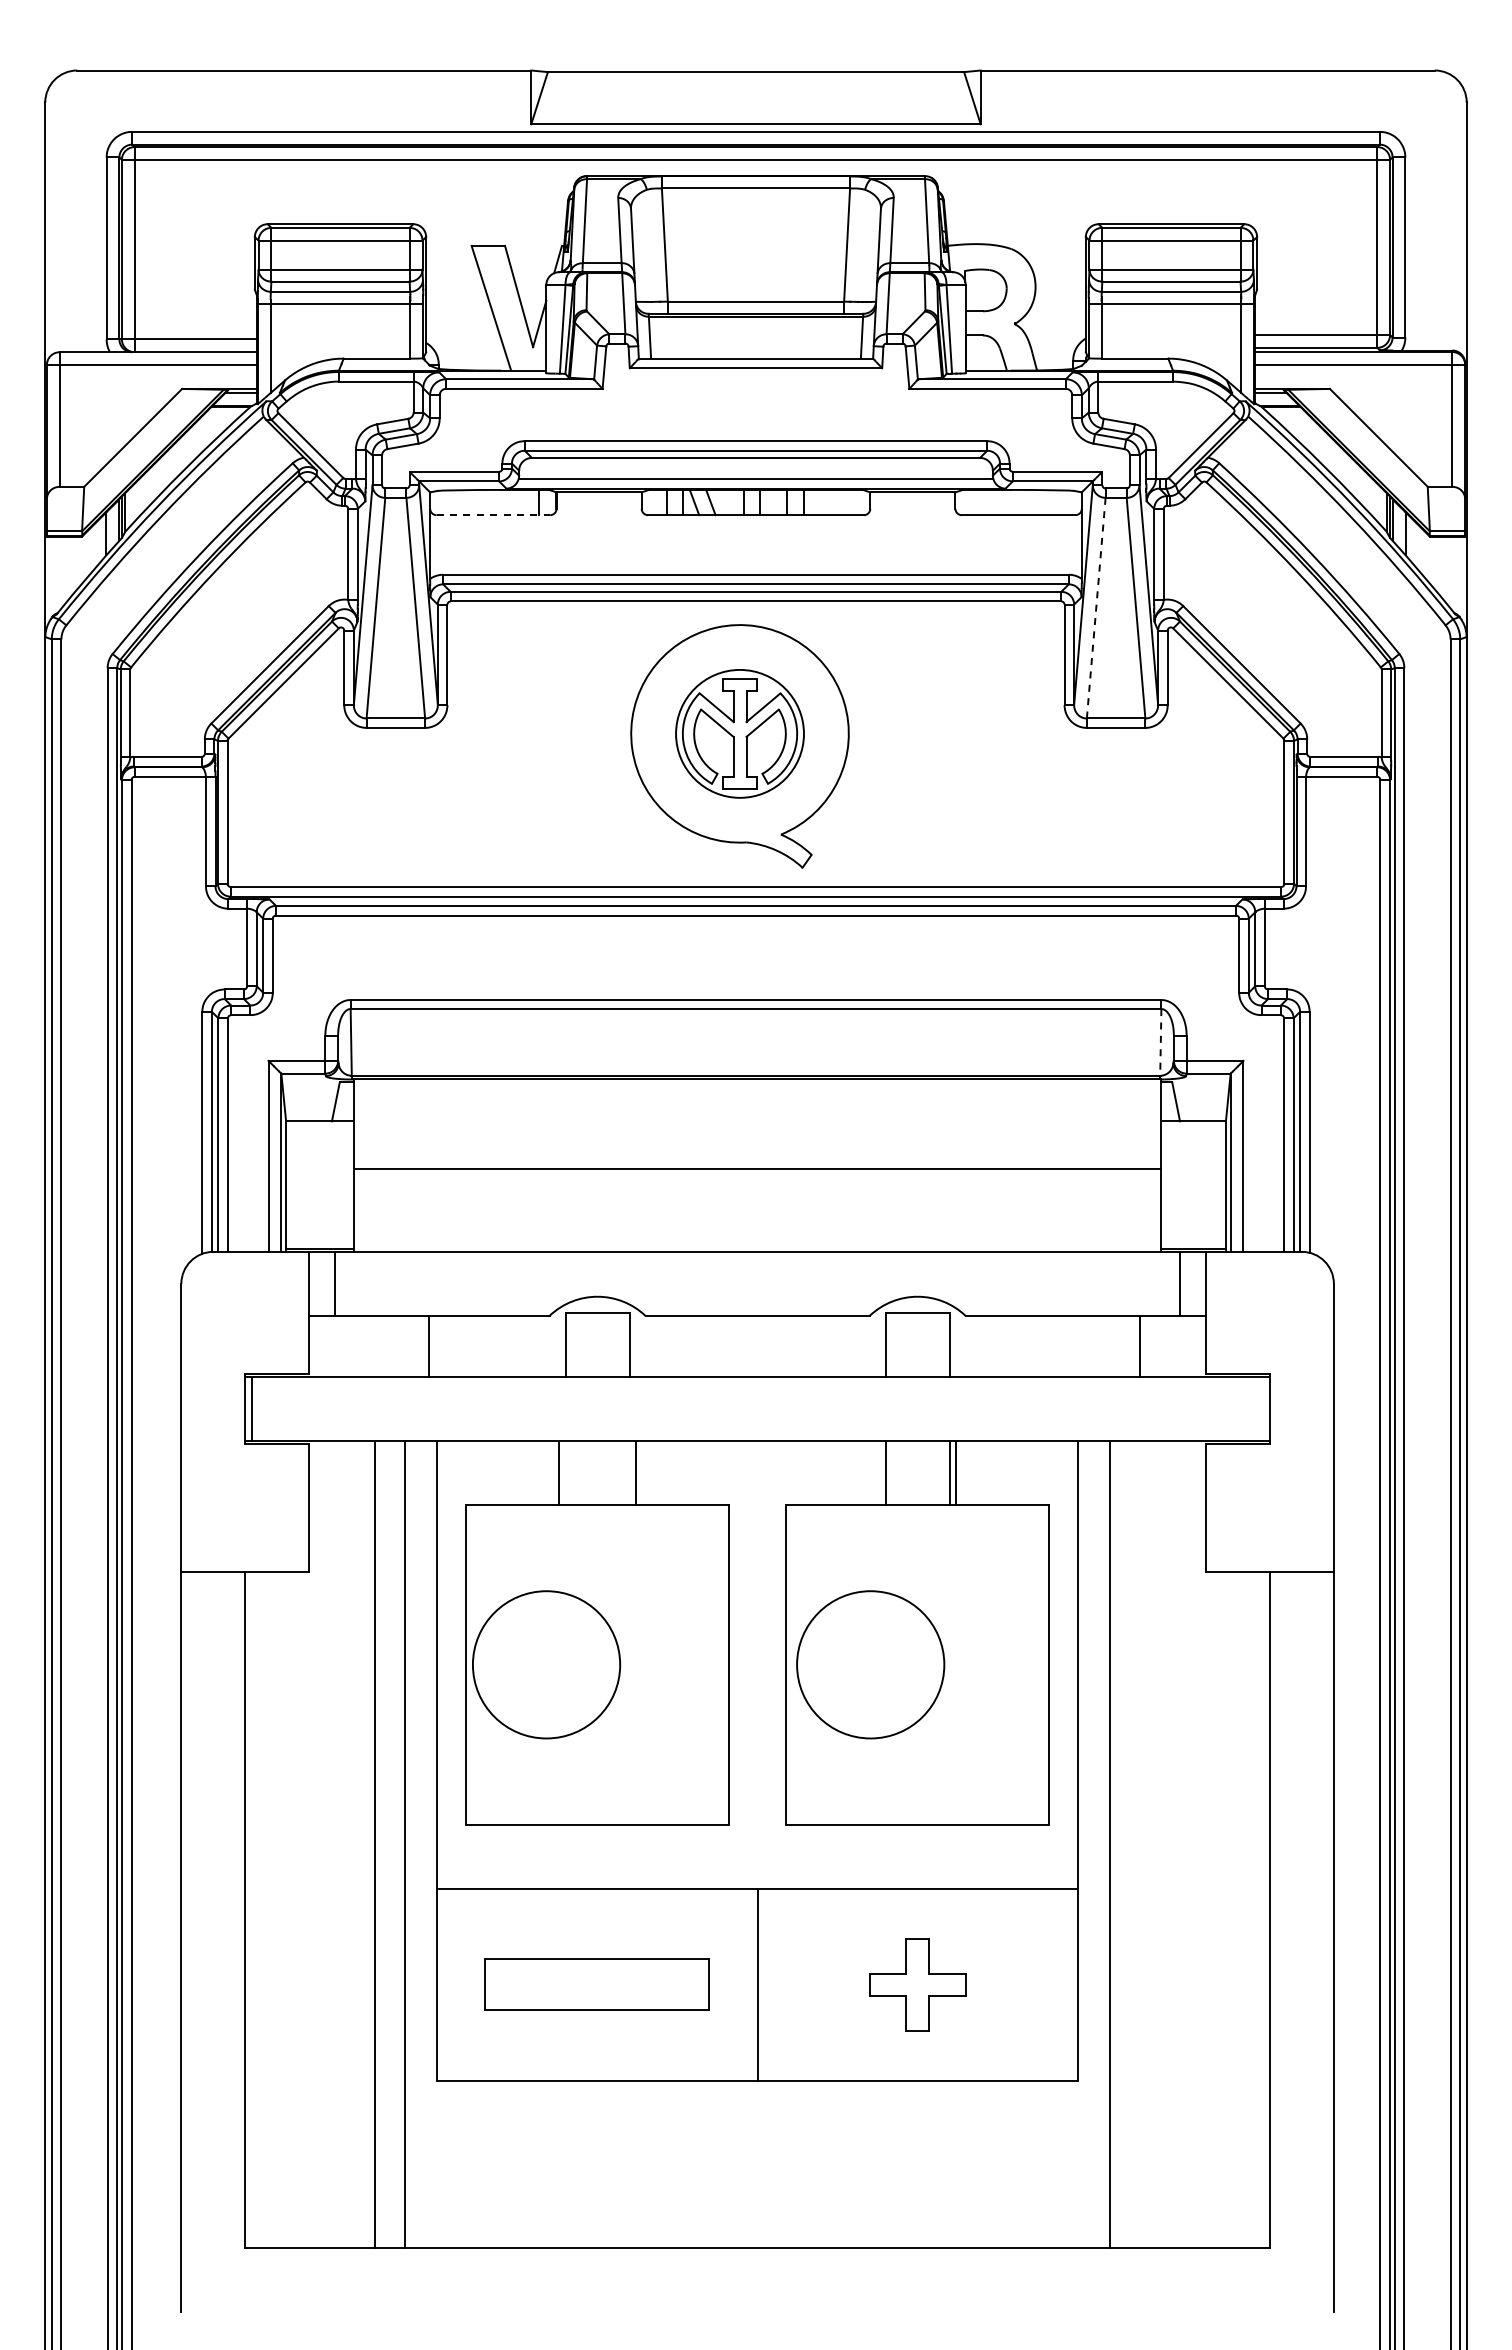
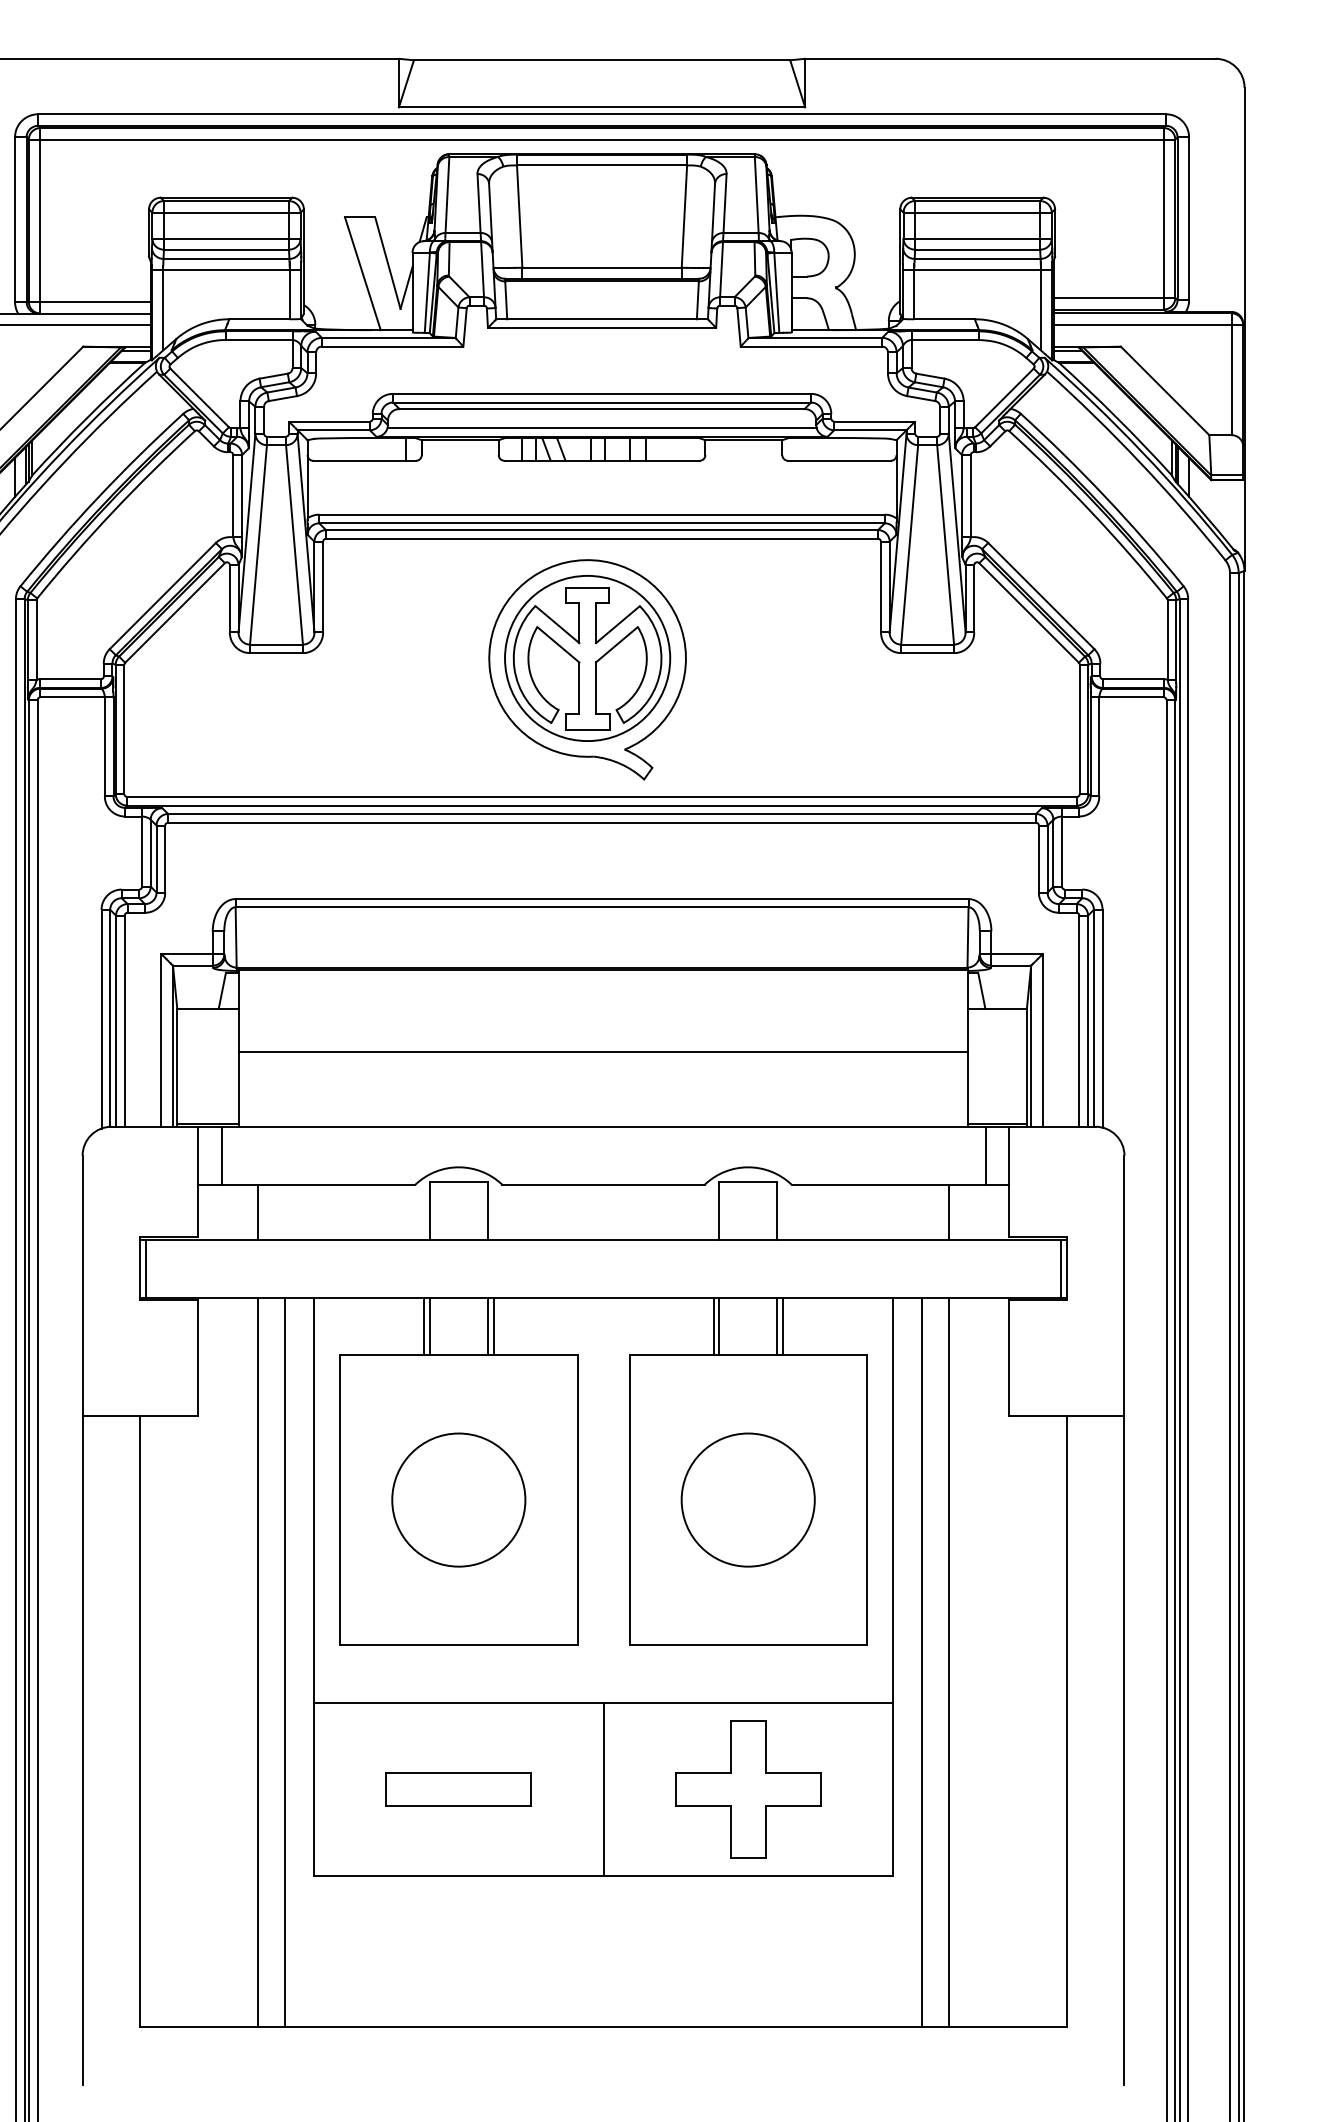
line: (493, 515) -> (364, 461), dashed -> solid
line: (1096, 608) -> (909, 545), dashed -> solid
part: (739, 733) -> (587, 658), size x1.43
line: (1160, 1042) -> (967, 937), dashed -> solid
line: (429, 1345) -> (258, 1211), moved
line: (1263, 1408) -> (1060, 1268), added
line: (565, 1472) -> (429, 1326), added
line: (629, 1472) -> (487, 1326), added
line: (879, 1472) -> (713, 1326), added
circle: (546, 1664) -> (458, 1499), moved
circle: (870, 1664) -> (748, 1499), moved
line: (1140, 1843) -> (949, 1661), added
part: (597, 1984) -> (458, 1789), size x0.71
part: (917, 1984) -> (748, 1789), size x1.67

